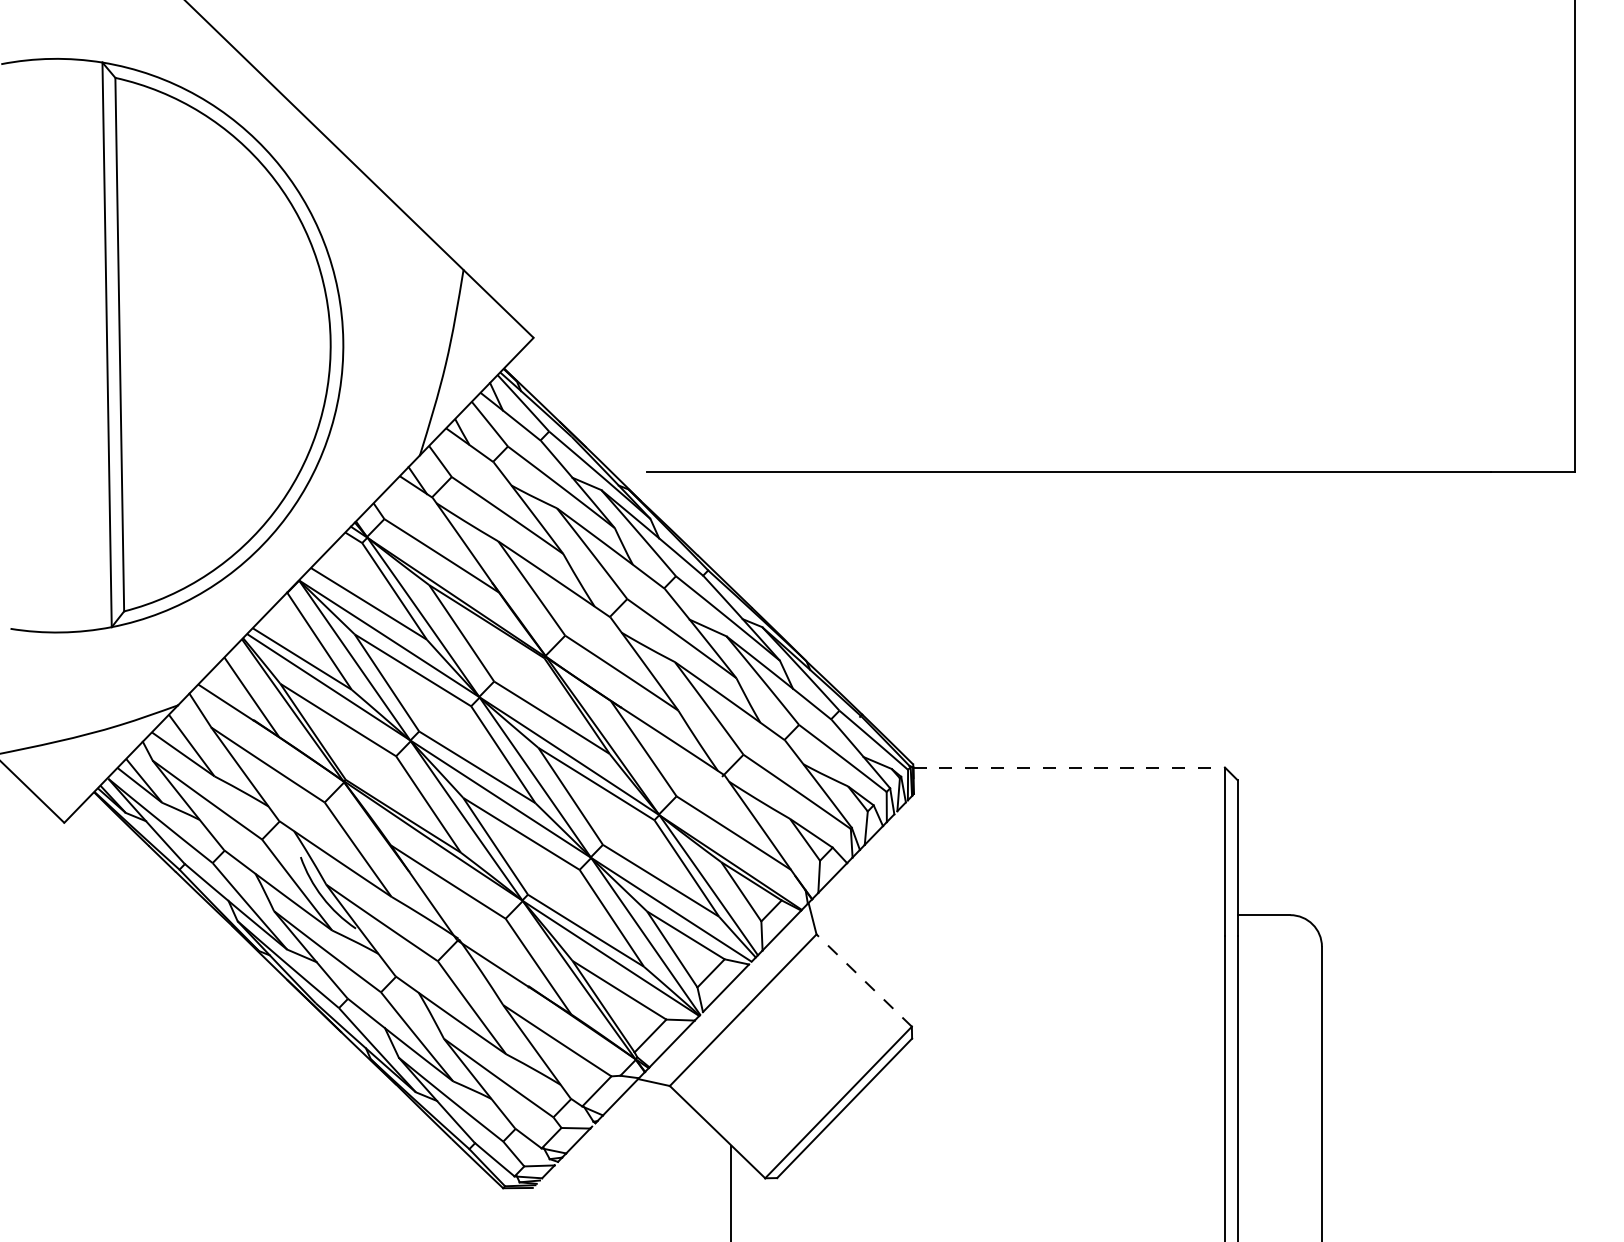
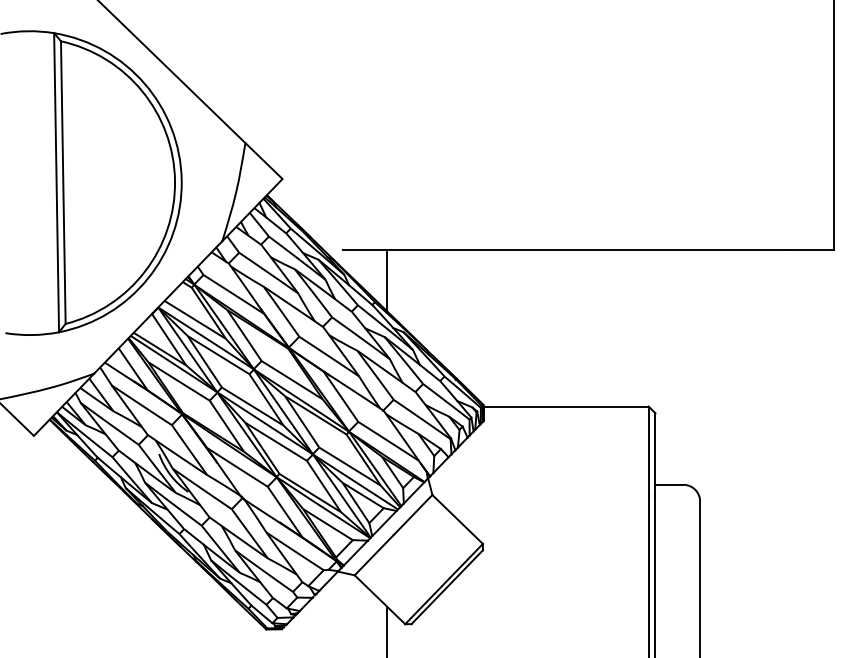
line: (731, 529) -> (387, 280), added
line: (1069, 767) -> (566, 406), dashed -> solid
line: (863, 980) -> (457, 519), dashed -> solid

